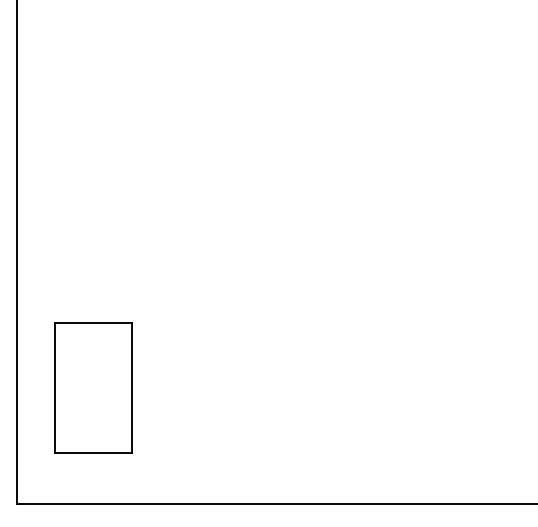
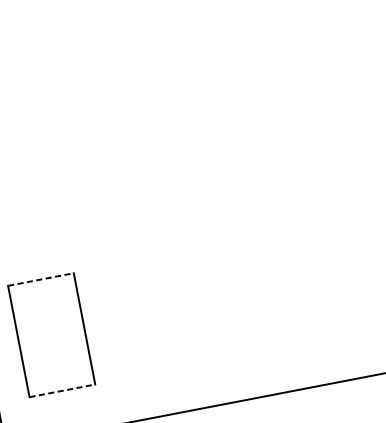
line: (93, 322) -> (41, 279), solid -> dashed
line: (93, 453) -> (62, 390), solid -> dashed

